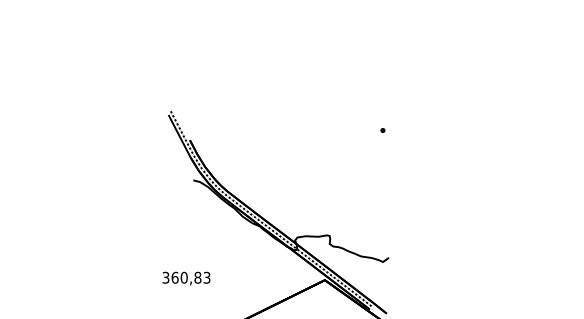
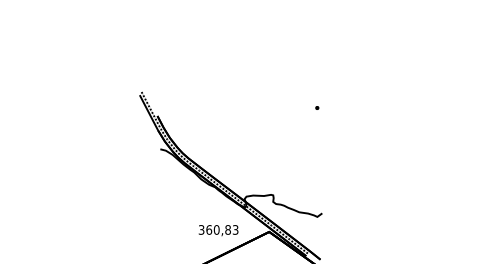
text: (186, 278) -> (218, 230), moved

